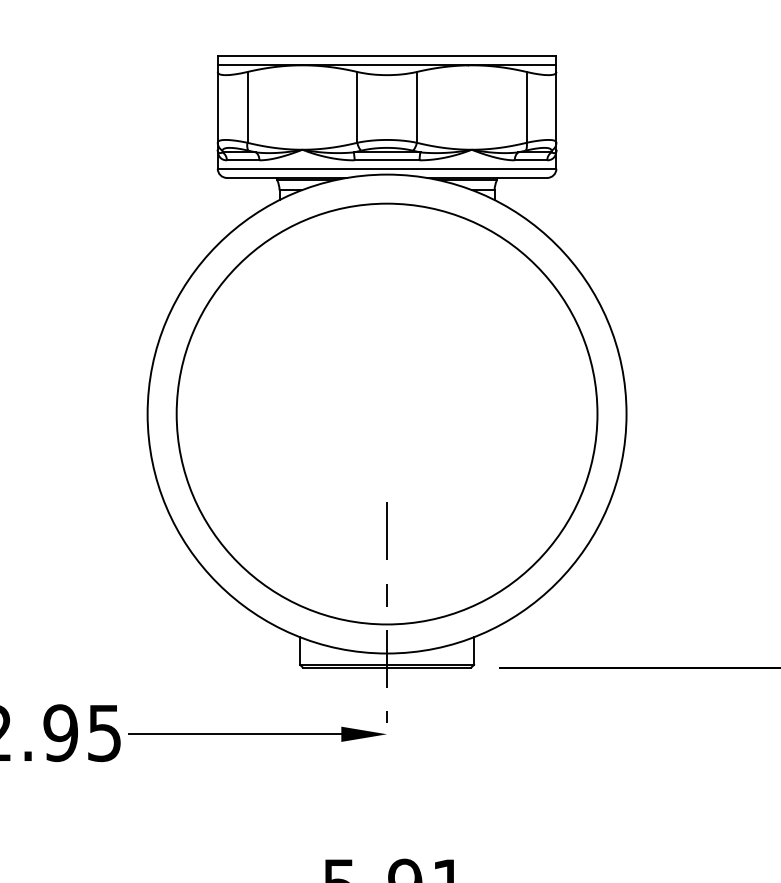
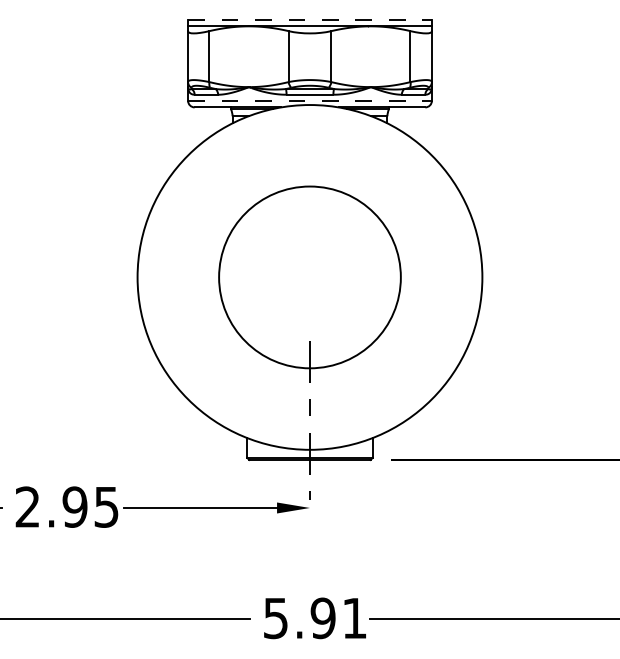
line: (387, 55) -> (310, 19), solid -> dashed
line: (387, 168) -> (310, 100), solid -> dashed
circle: (386, 412) -> (309, 276), size x0.6

